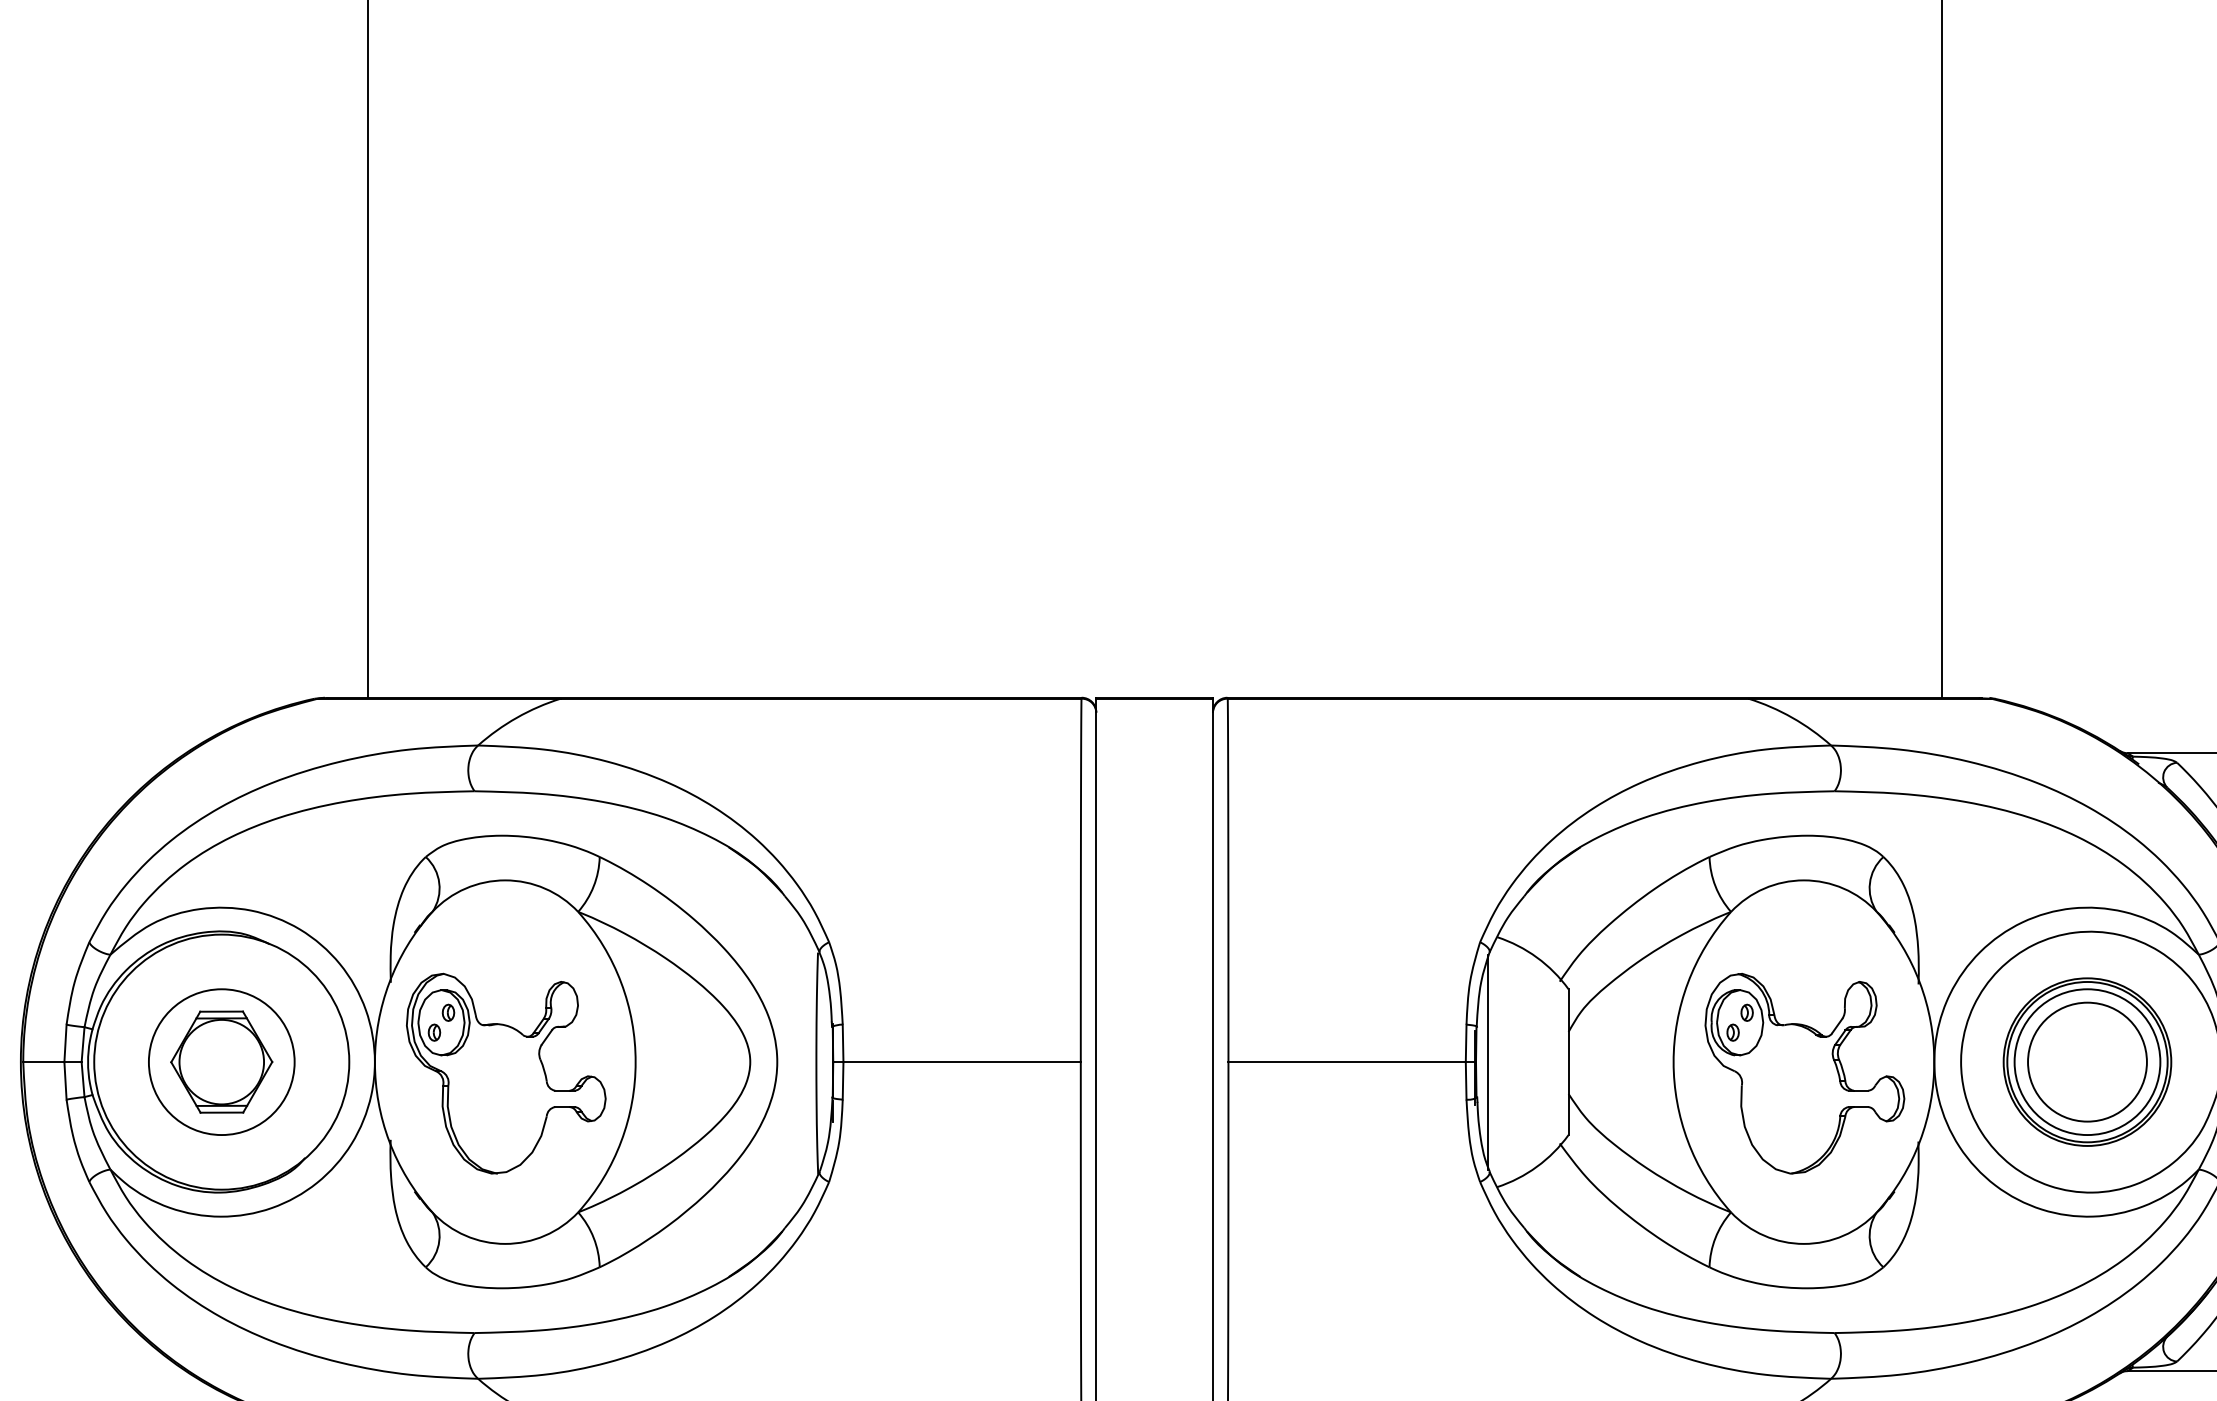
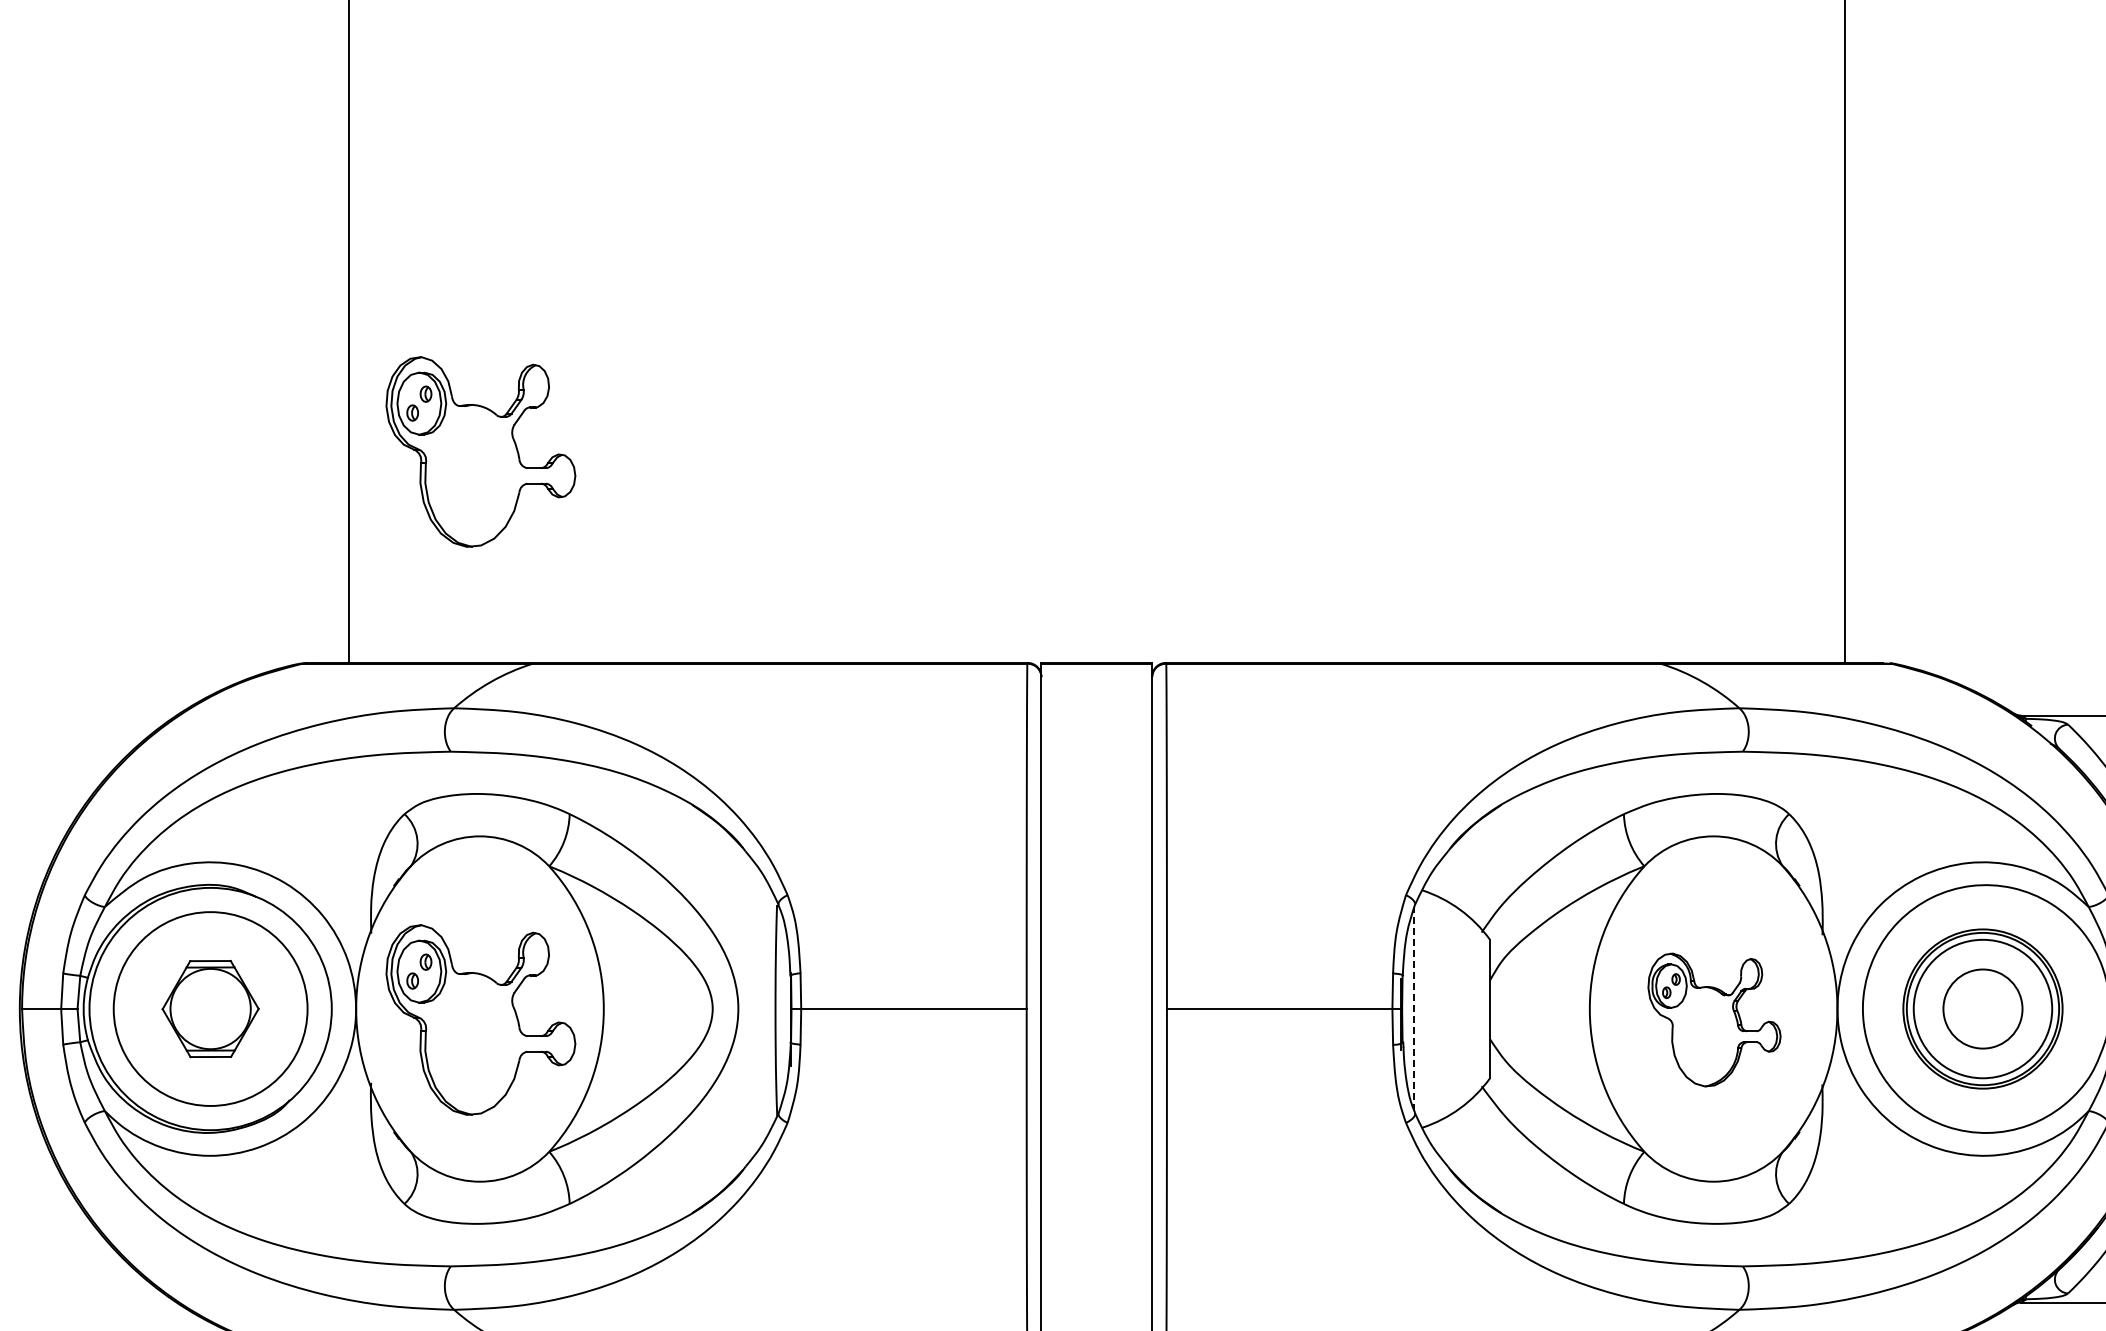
part: (505, 475) -> (480, 451), added
circle: (221, 1061) -> (210, 1008), size x1.4
line: (1487, 1061) -> (1413, 1008), solid -> dashed
circle: (2086, 1061) -> (1982, 1008), size x0.7
part: (1804, 1073) -> (1714, 1019), size x0.7

